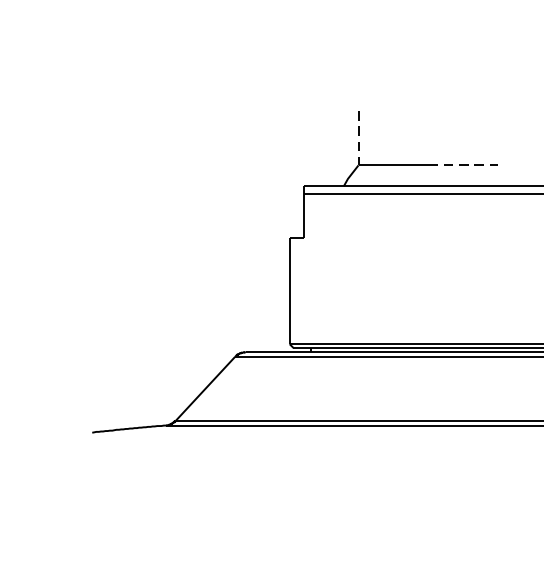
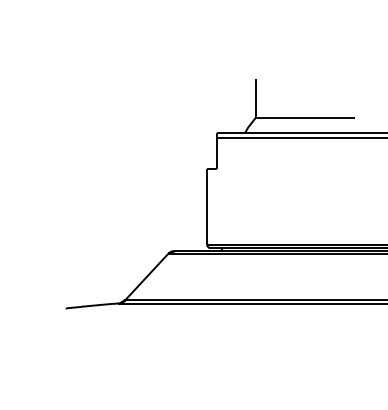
line: (358, 138) -> (255, 98), dashed -> solid
line: (463, 164) -> (330, 117), dashed -> solid

